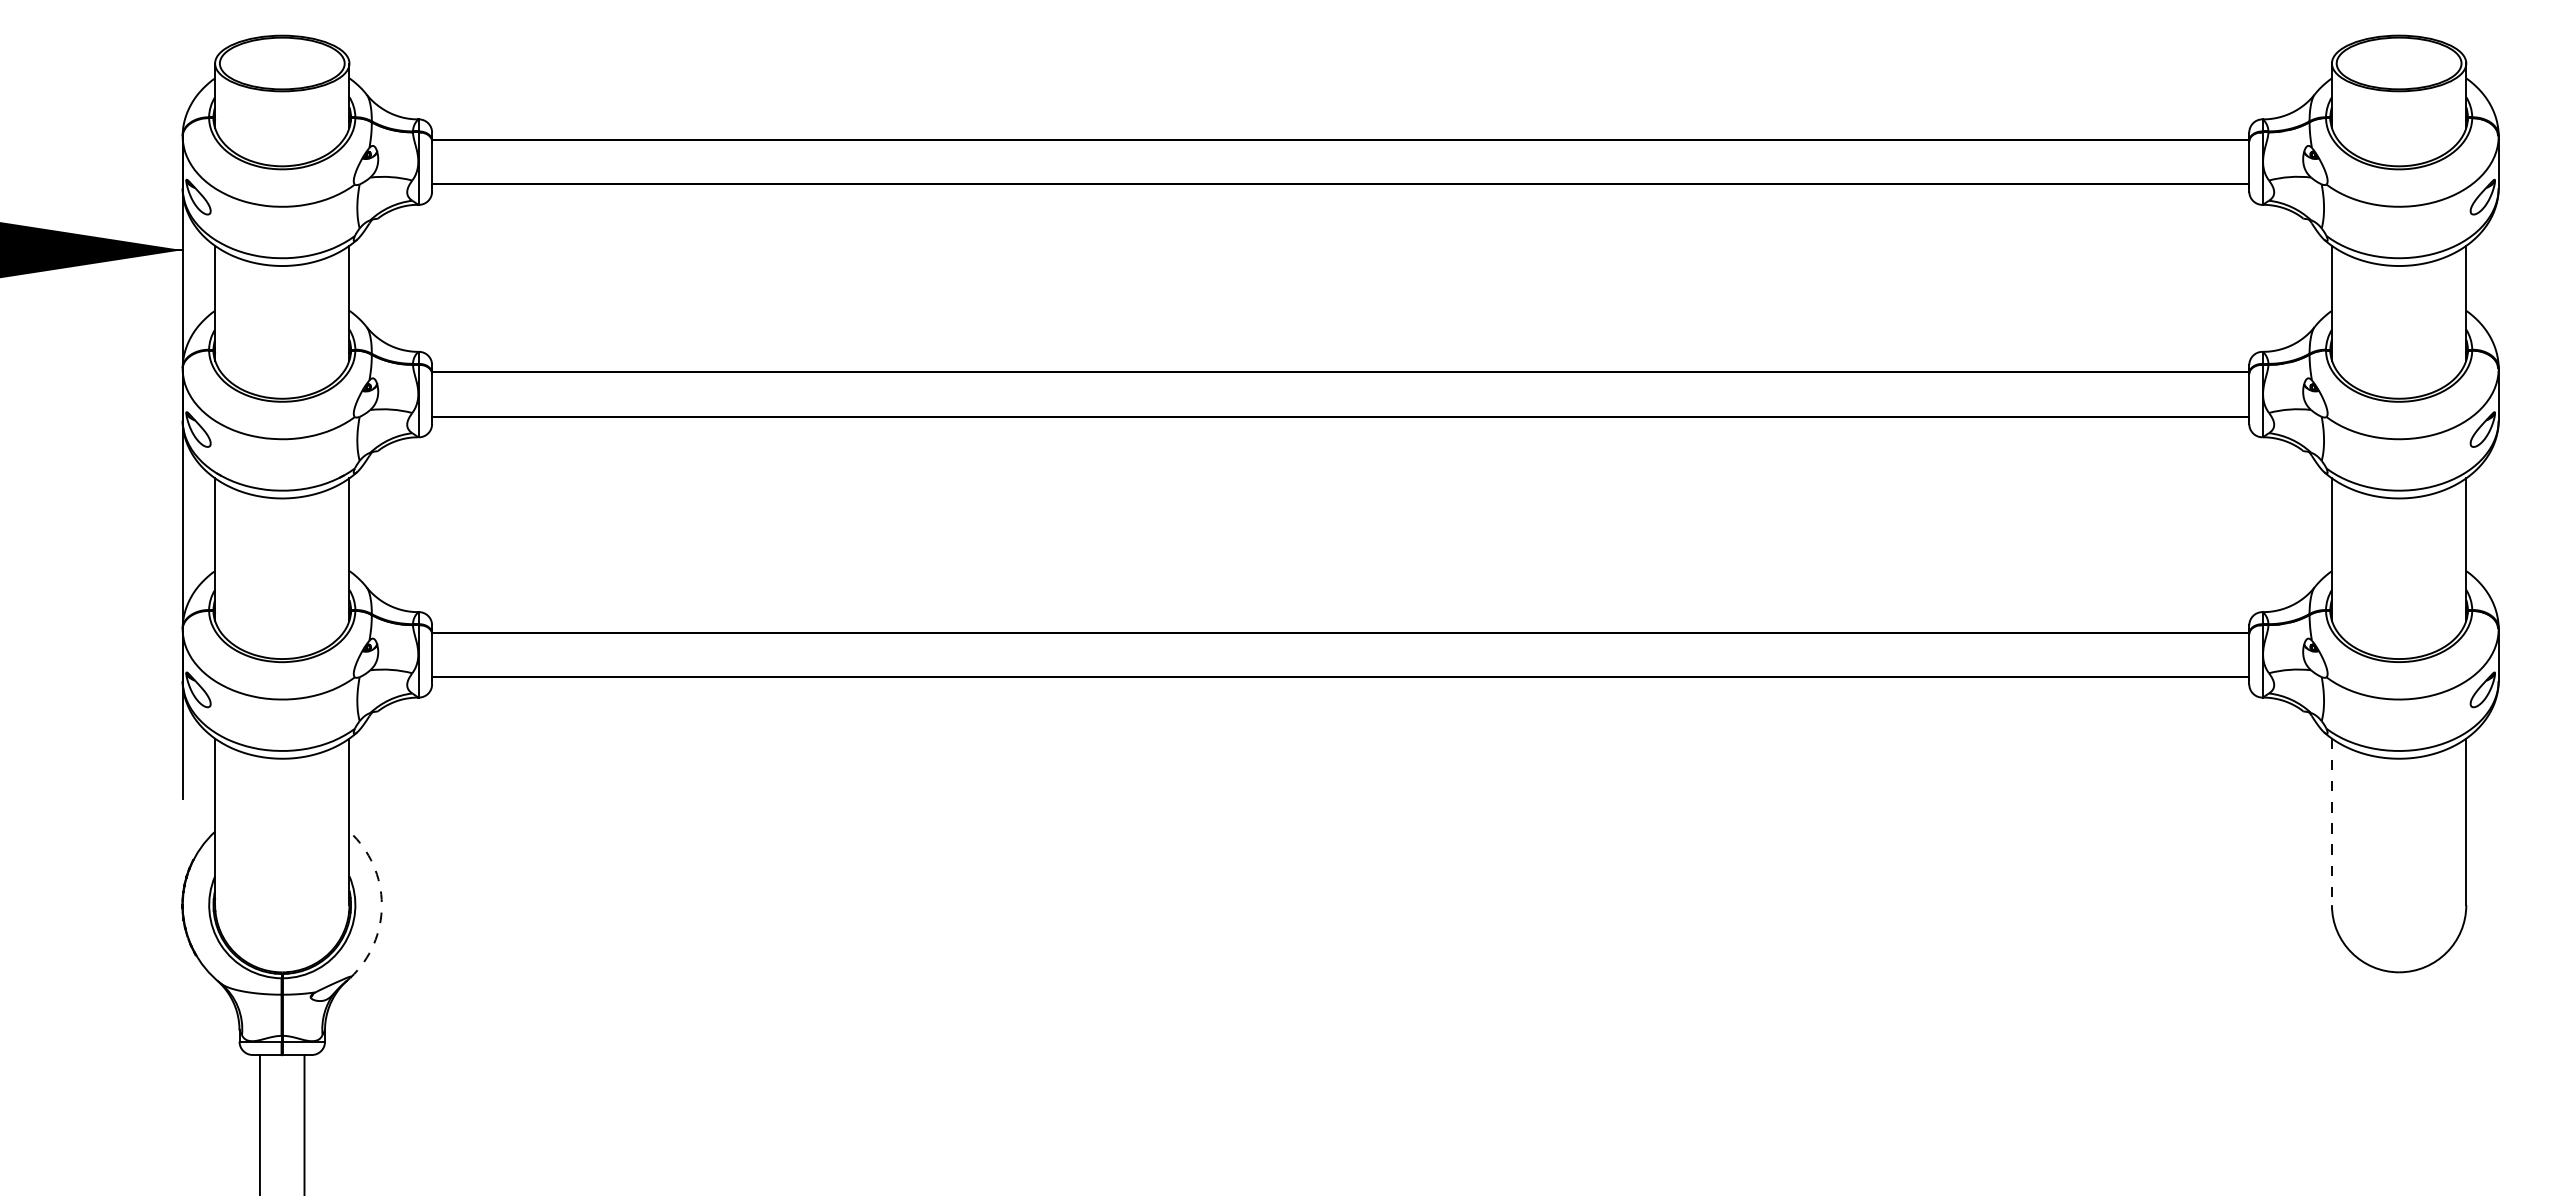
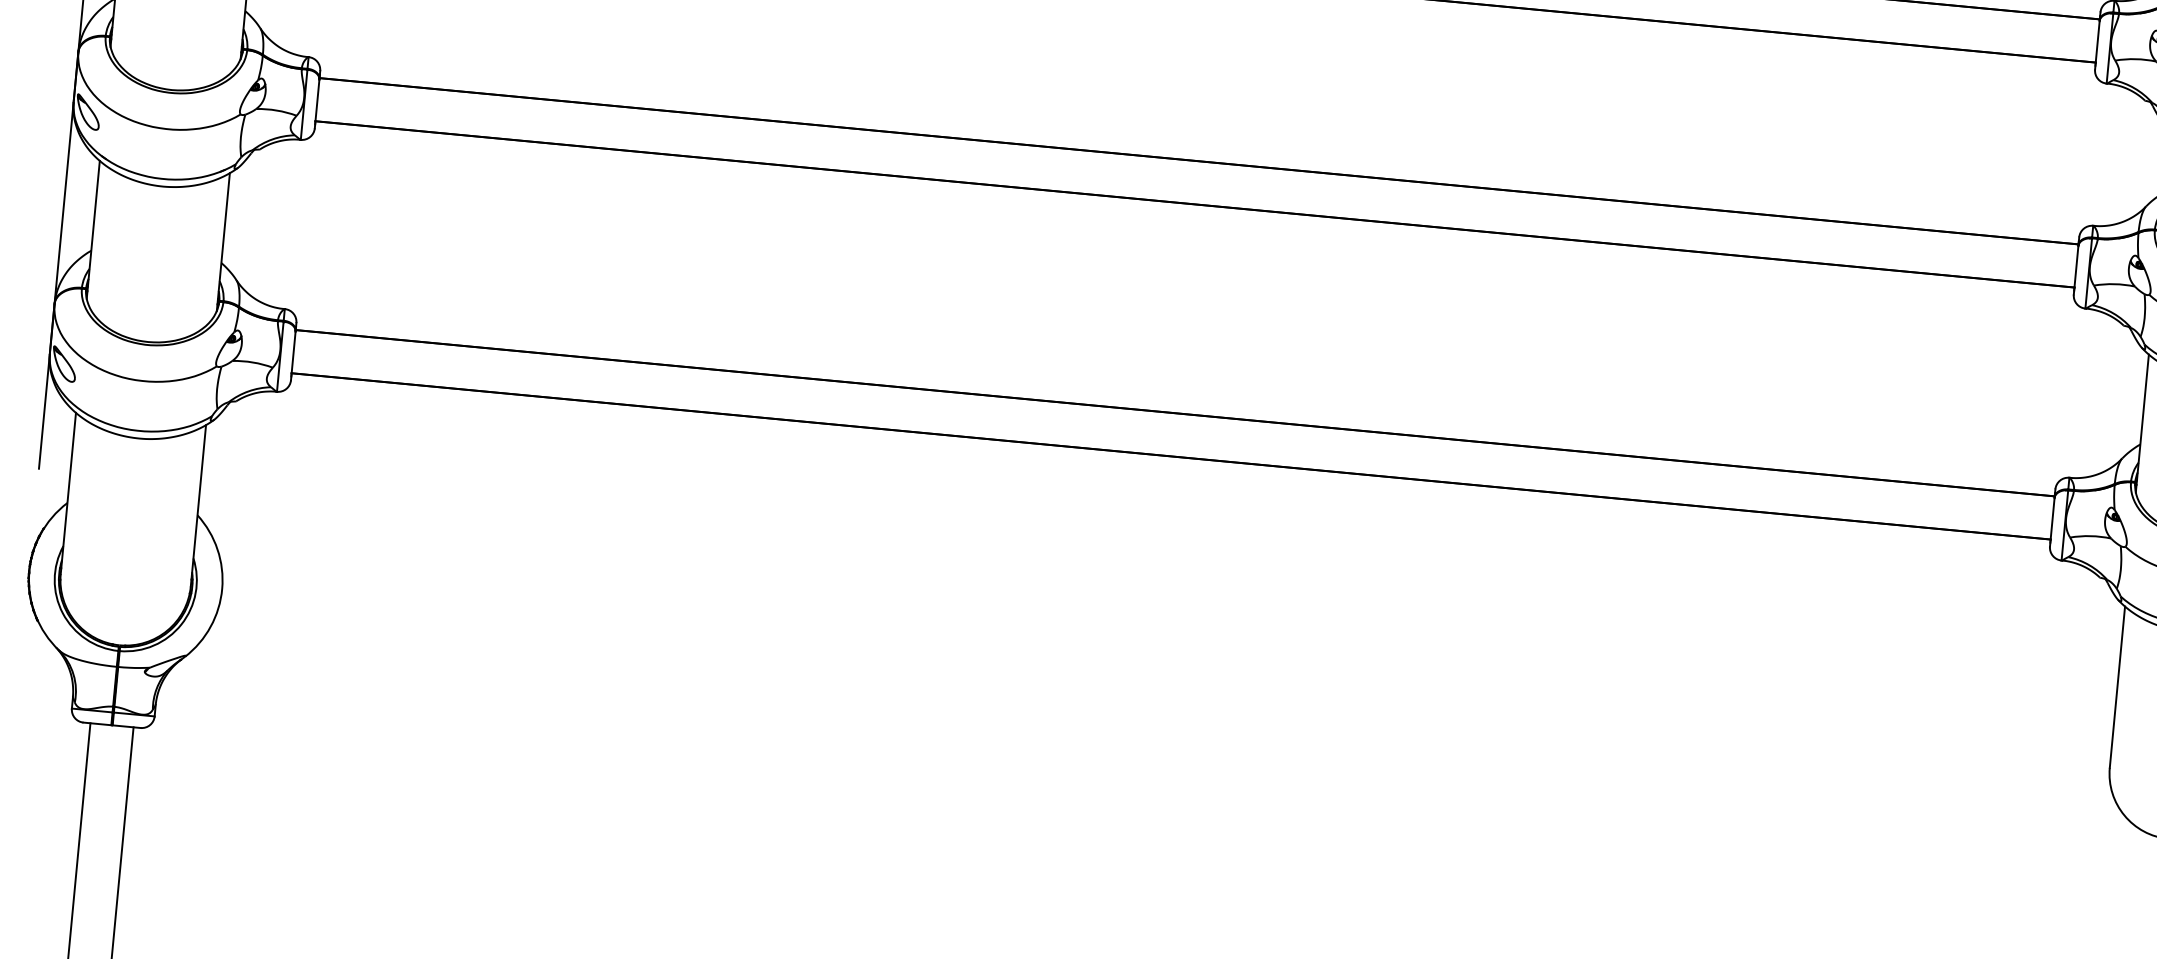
line: (2331, 822) -> (2116, 687), dashed -> solid
arc: (381, 904) -> (221, 588), dashed -> solid

